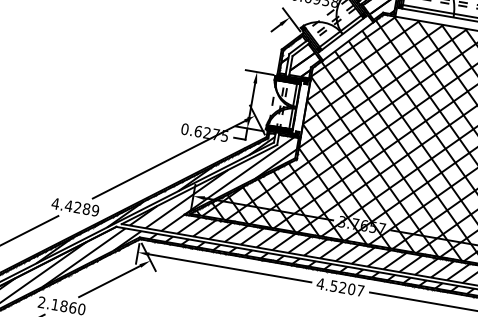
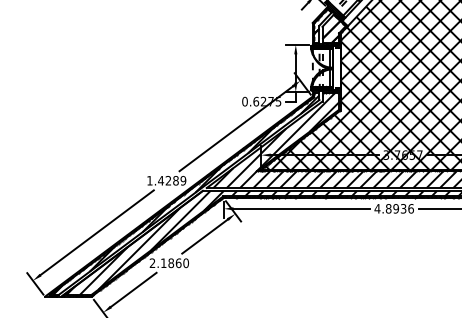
text: (55, 203) -> (149, 180), 4.4289 -> 1.4289
text: (346, 288) -> (399, 208), 4.5207 -> 4.8936

